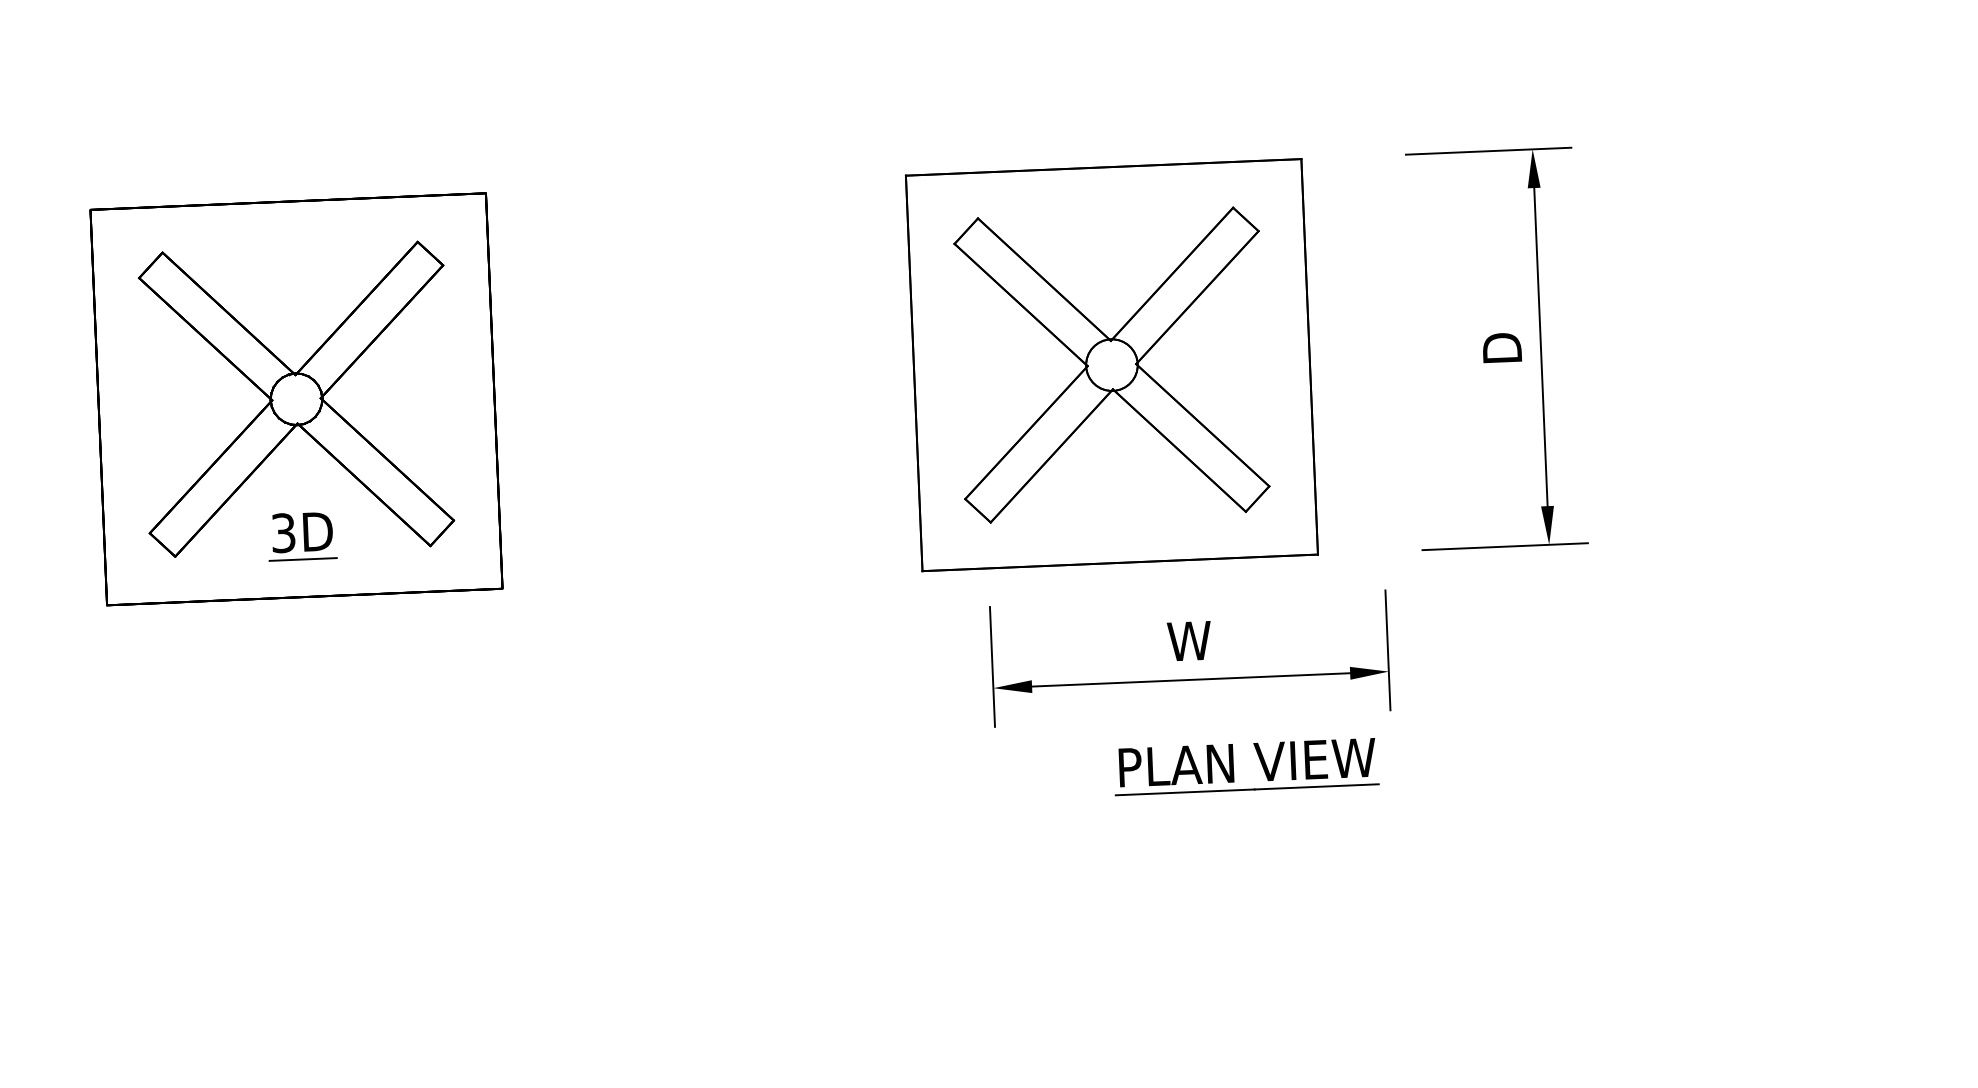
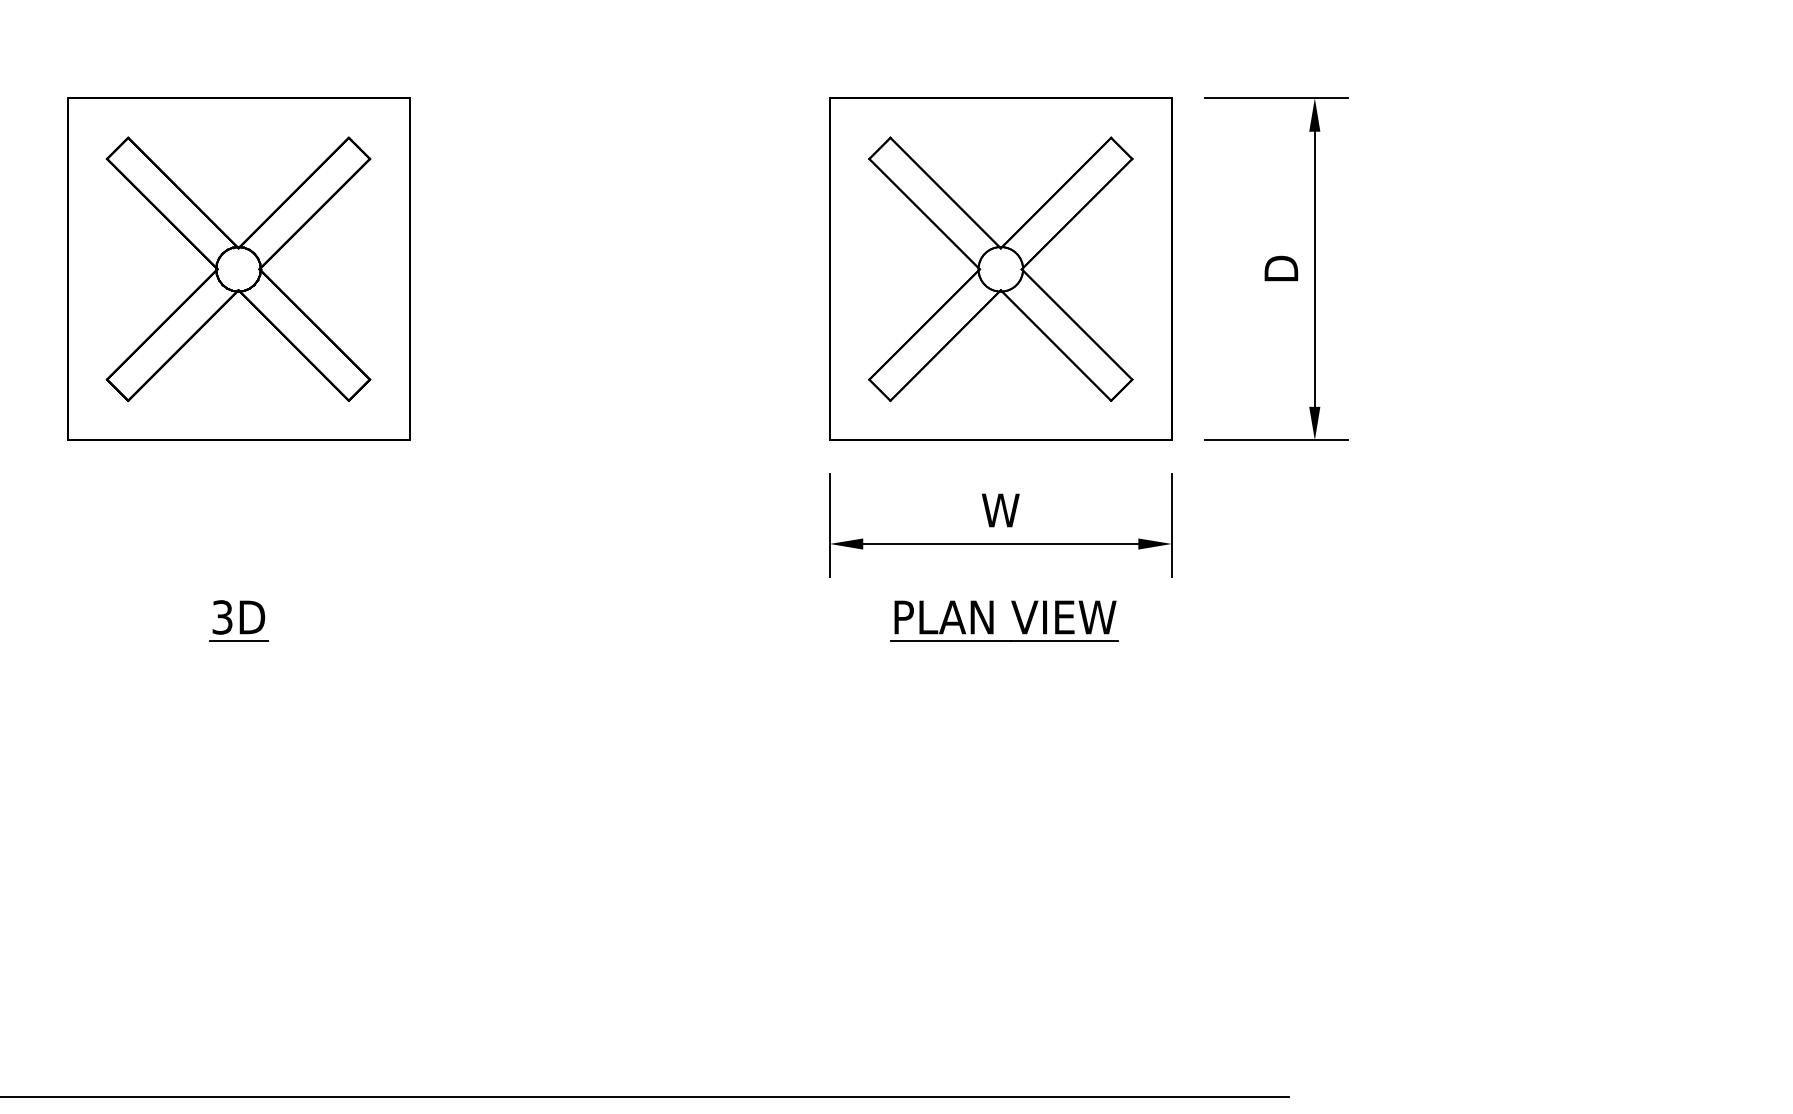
part: (1111, 364) -> (1000, 268), moved
part: (302, 535) -> (238, 620), moved
part: (1233, 766) -> (993, 620), moved

